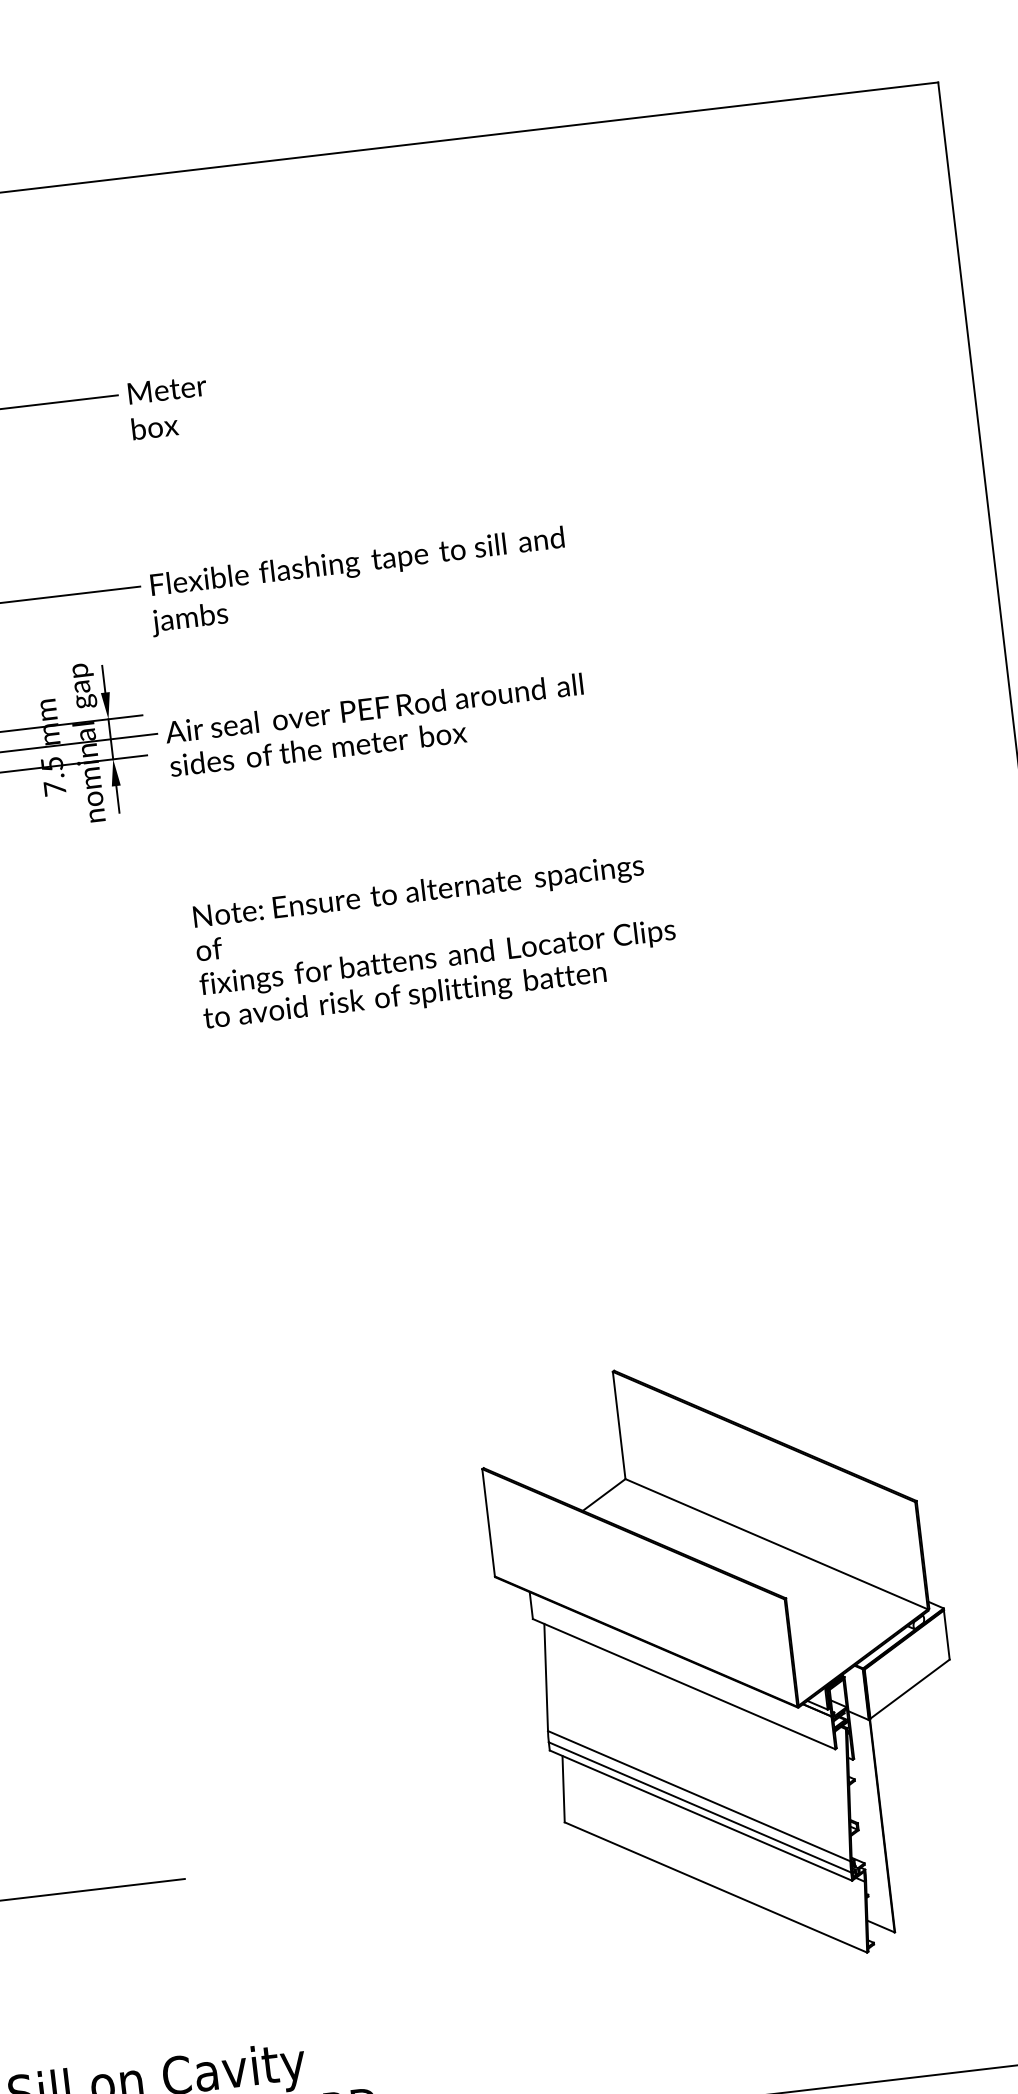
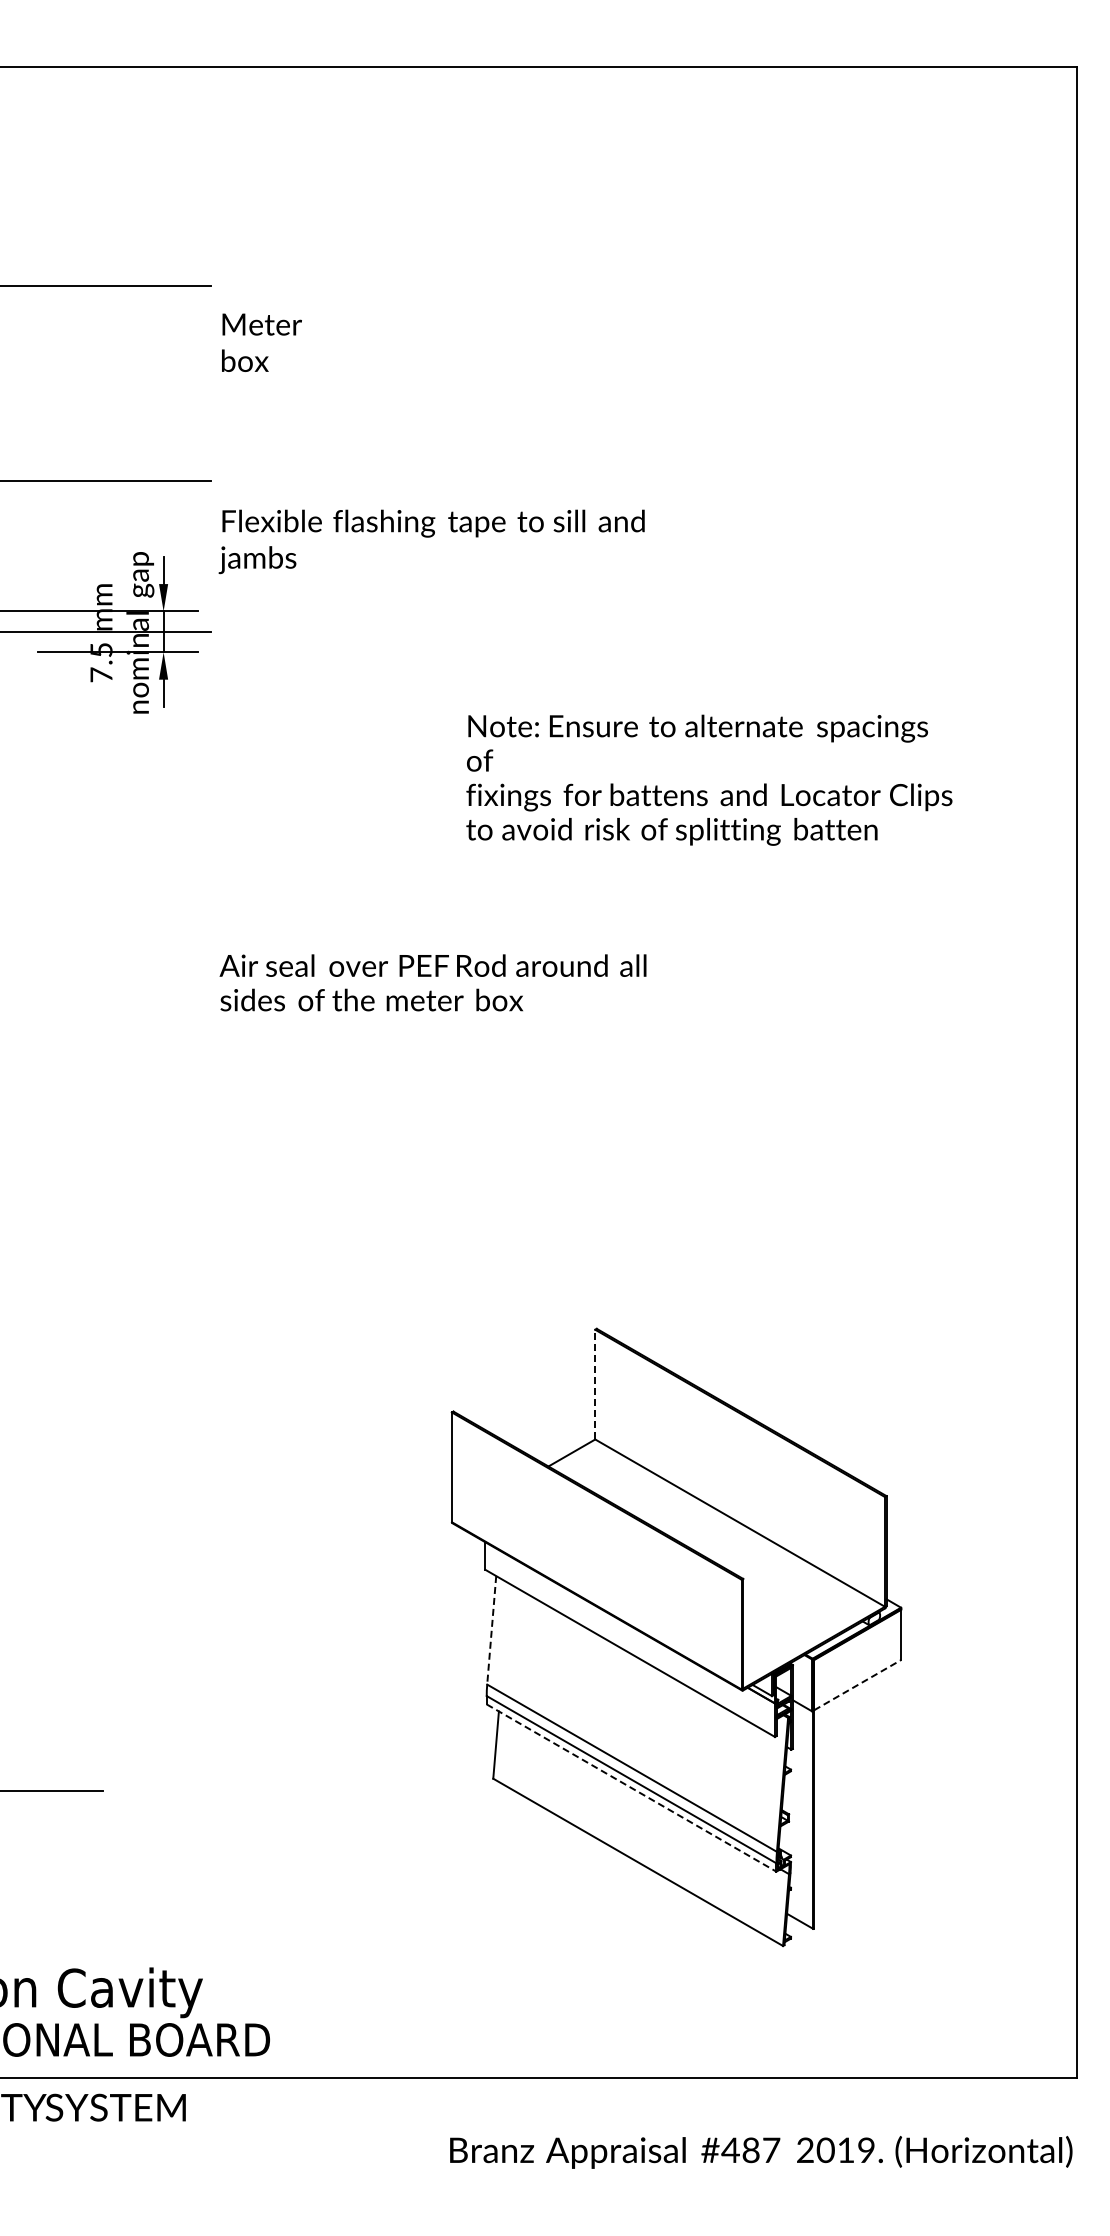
text: (168, 407) -> (261, 342), moved
text: (357, 581) -> (431, 541), moved
text: (375, 724) -> (432, 982), moved
text: (435, 941) -> (709, 779), moved
line: (619, 1425) -> (595, 1384), solid -> dashed
line: (545, 1677) -> (491, 1630), solid -> dashed
line: (910, 1688) -> (858, 1684), solid -> dashed
line: (701, 1815) -> (632, 1788), solid -> dashed

